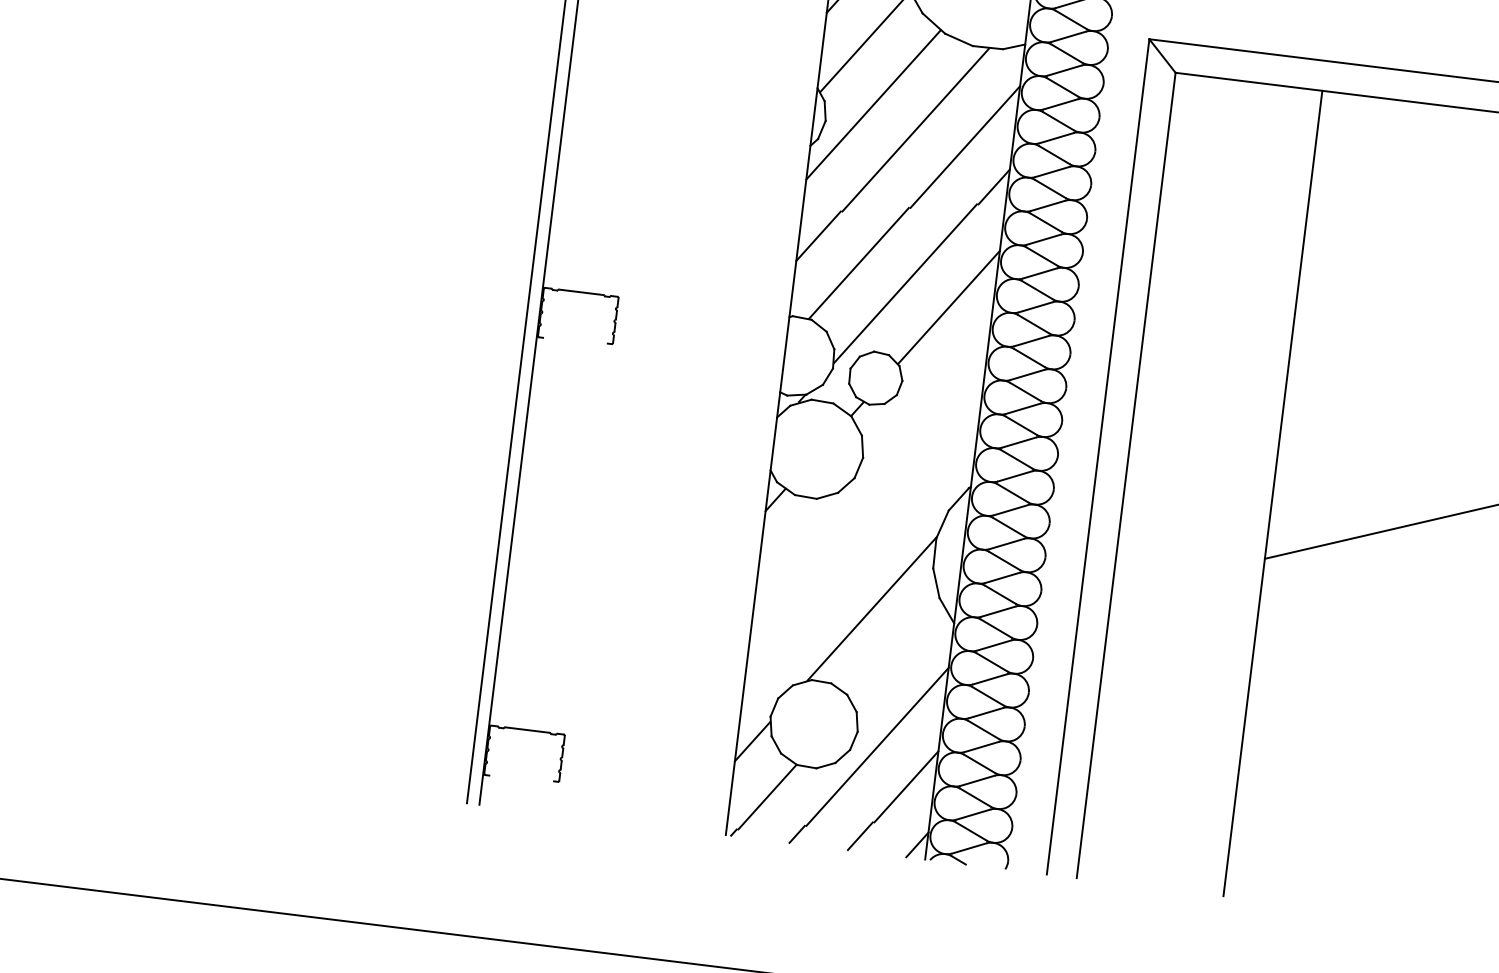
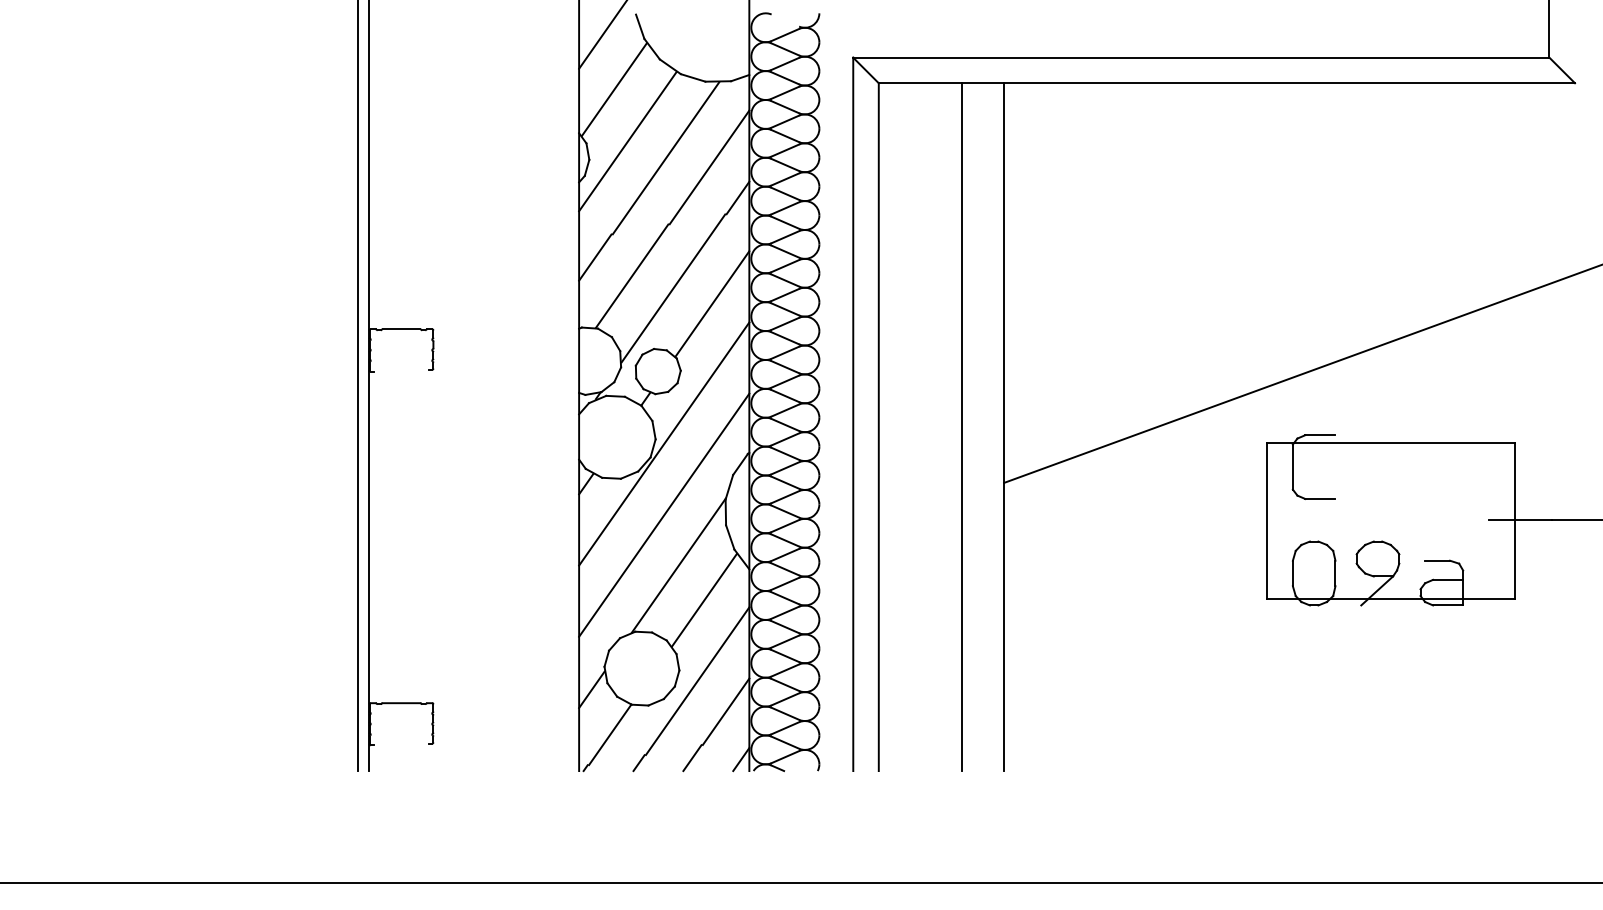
line: (872, 463) -> (664, 443), added
line: (1222, 487) -> (961, 427), added
line: (862, 546) -> (664, 514), added
line: (897, 652) -> (704, 599), added

